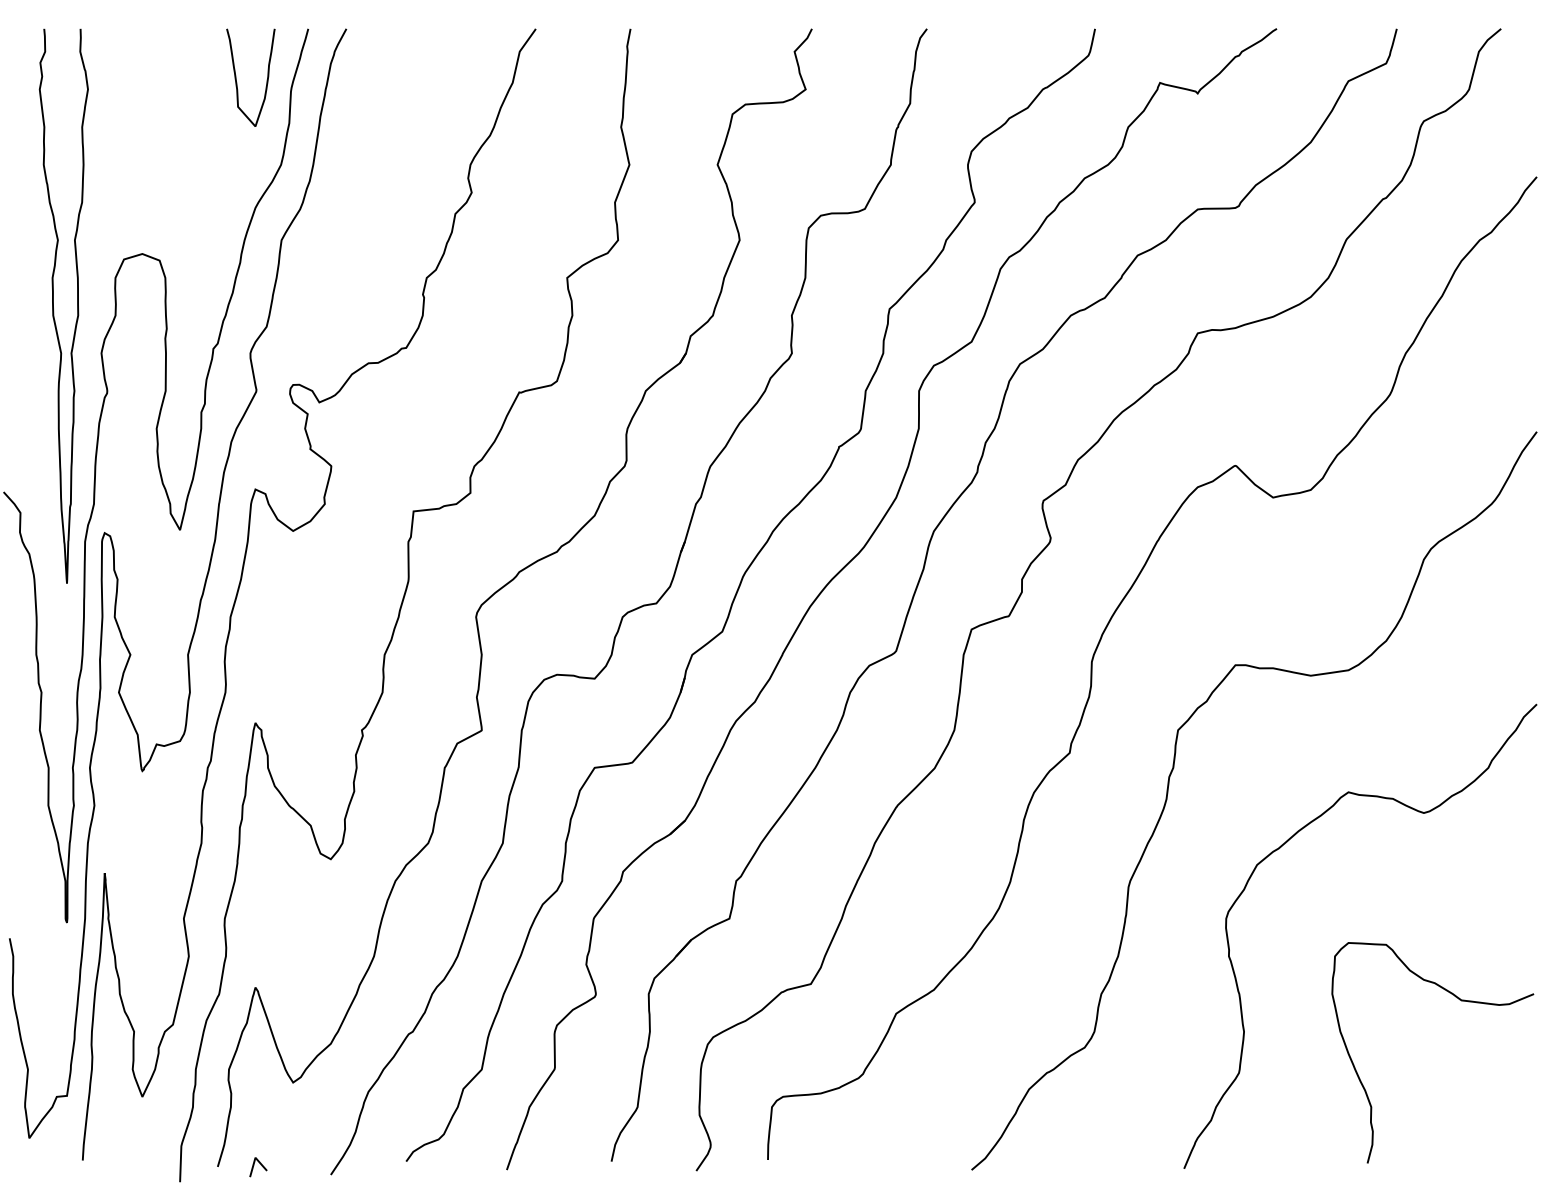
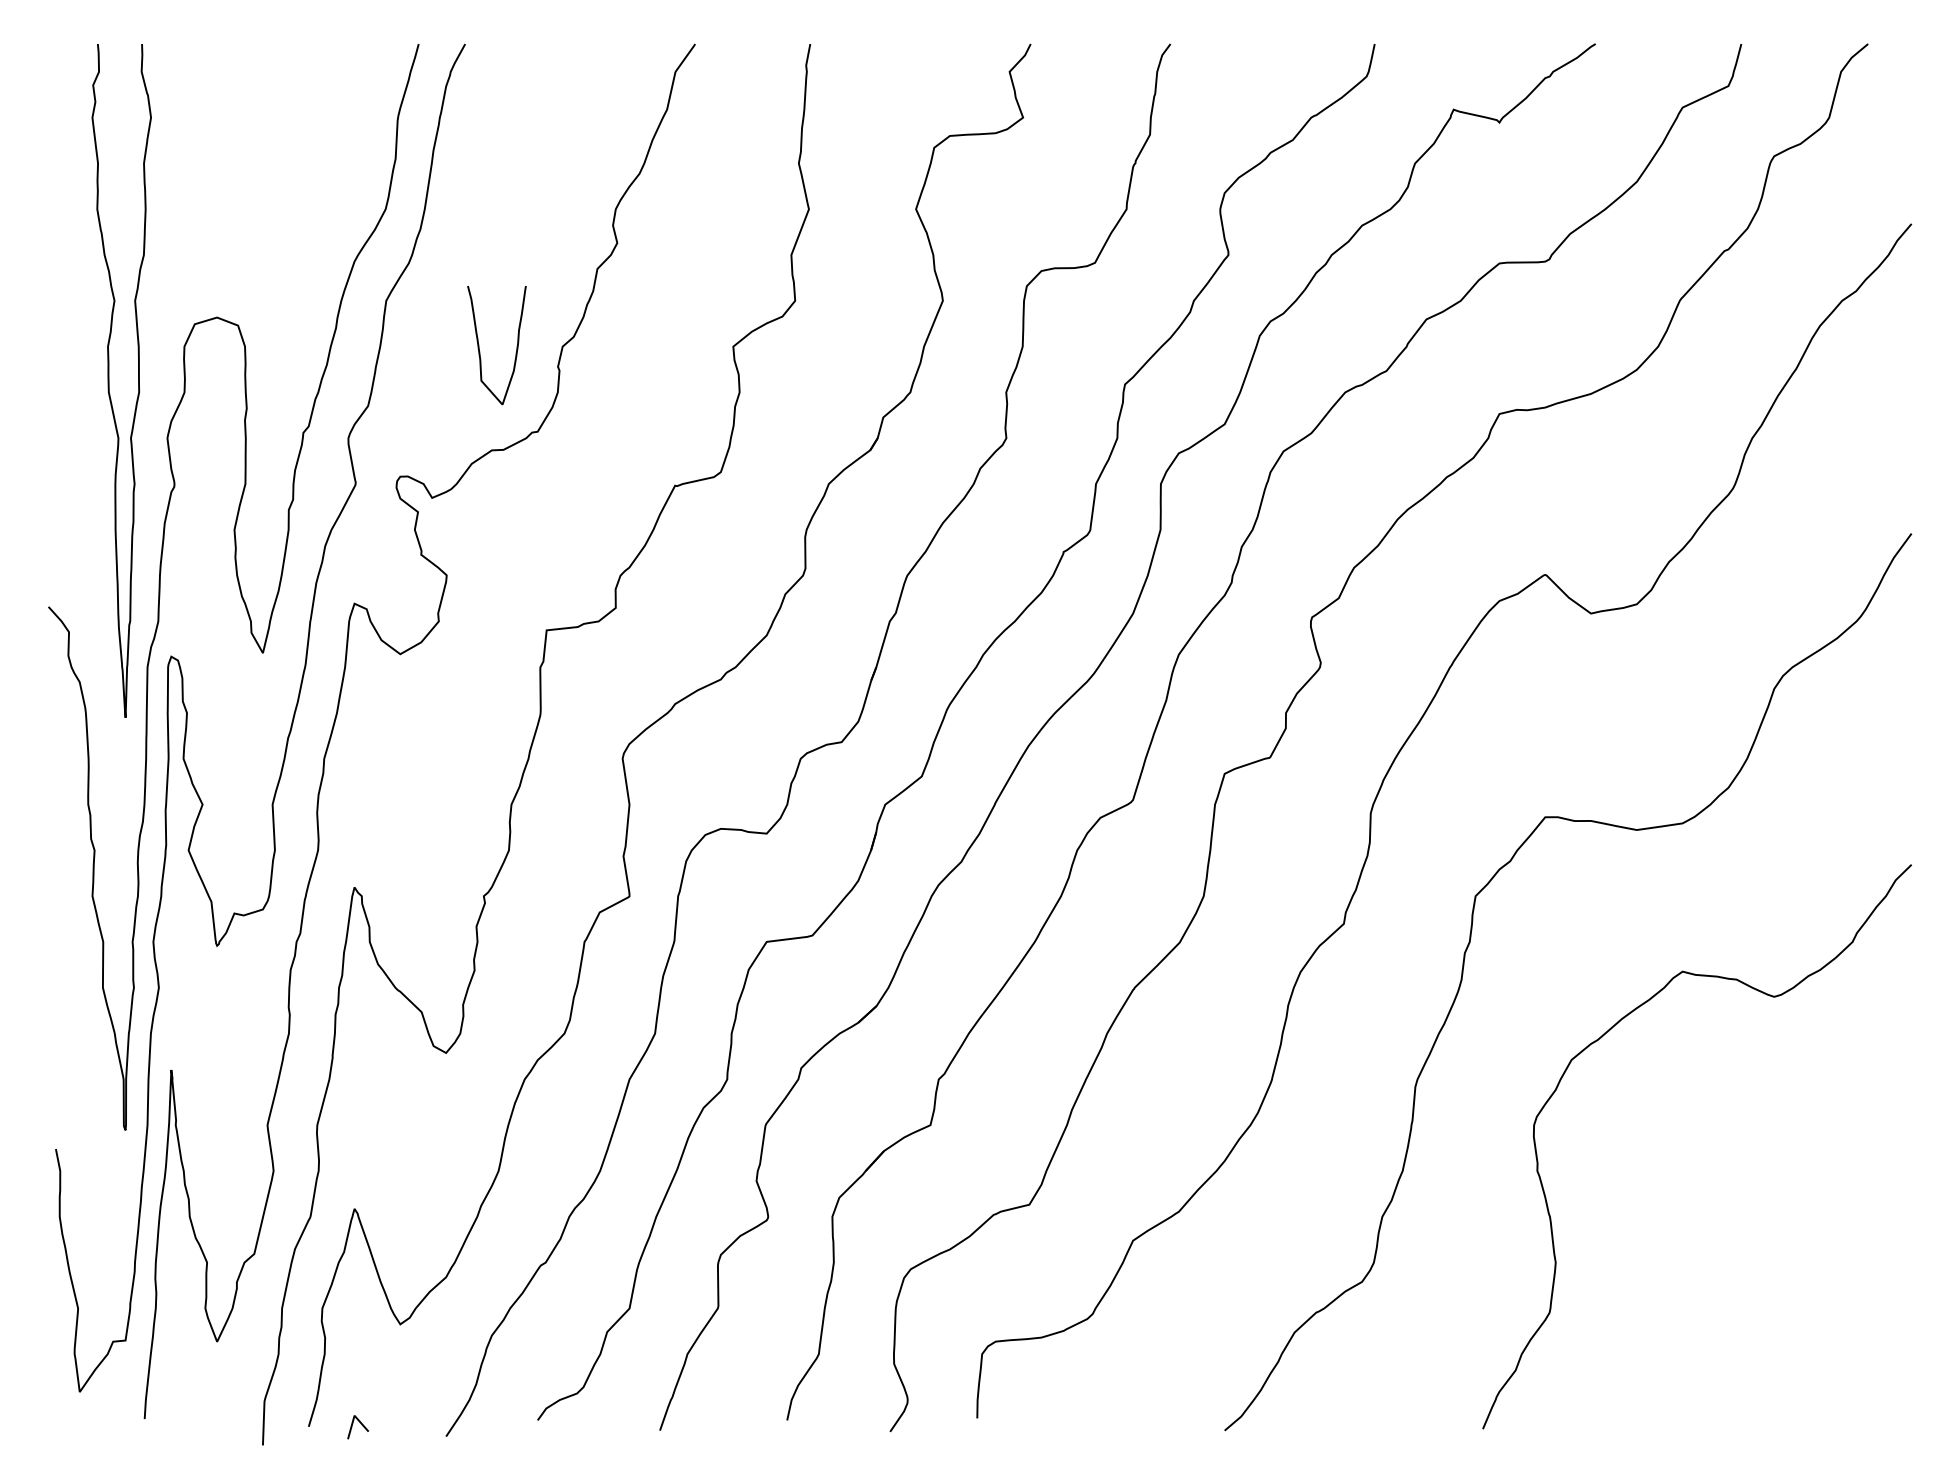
curve: (236, 77) -> (479, 345), moved
curve: (1461, 1001) -> (1819, 1225), removed

